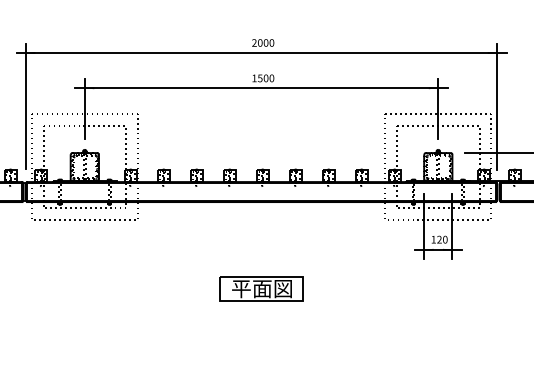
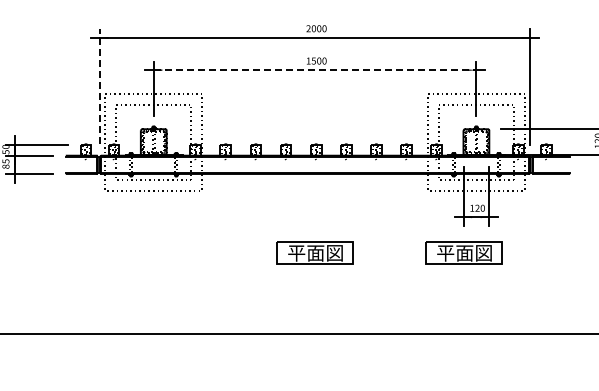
line: (262, 88) -> (315, 70), solid -> dashed
line: (25, 106) -> (99, 86), solid -> dashed
part: (424, 288) -> (463, 252), added

